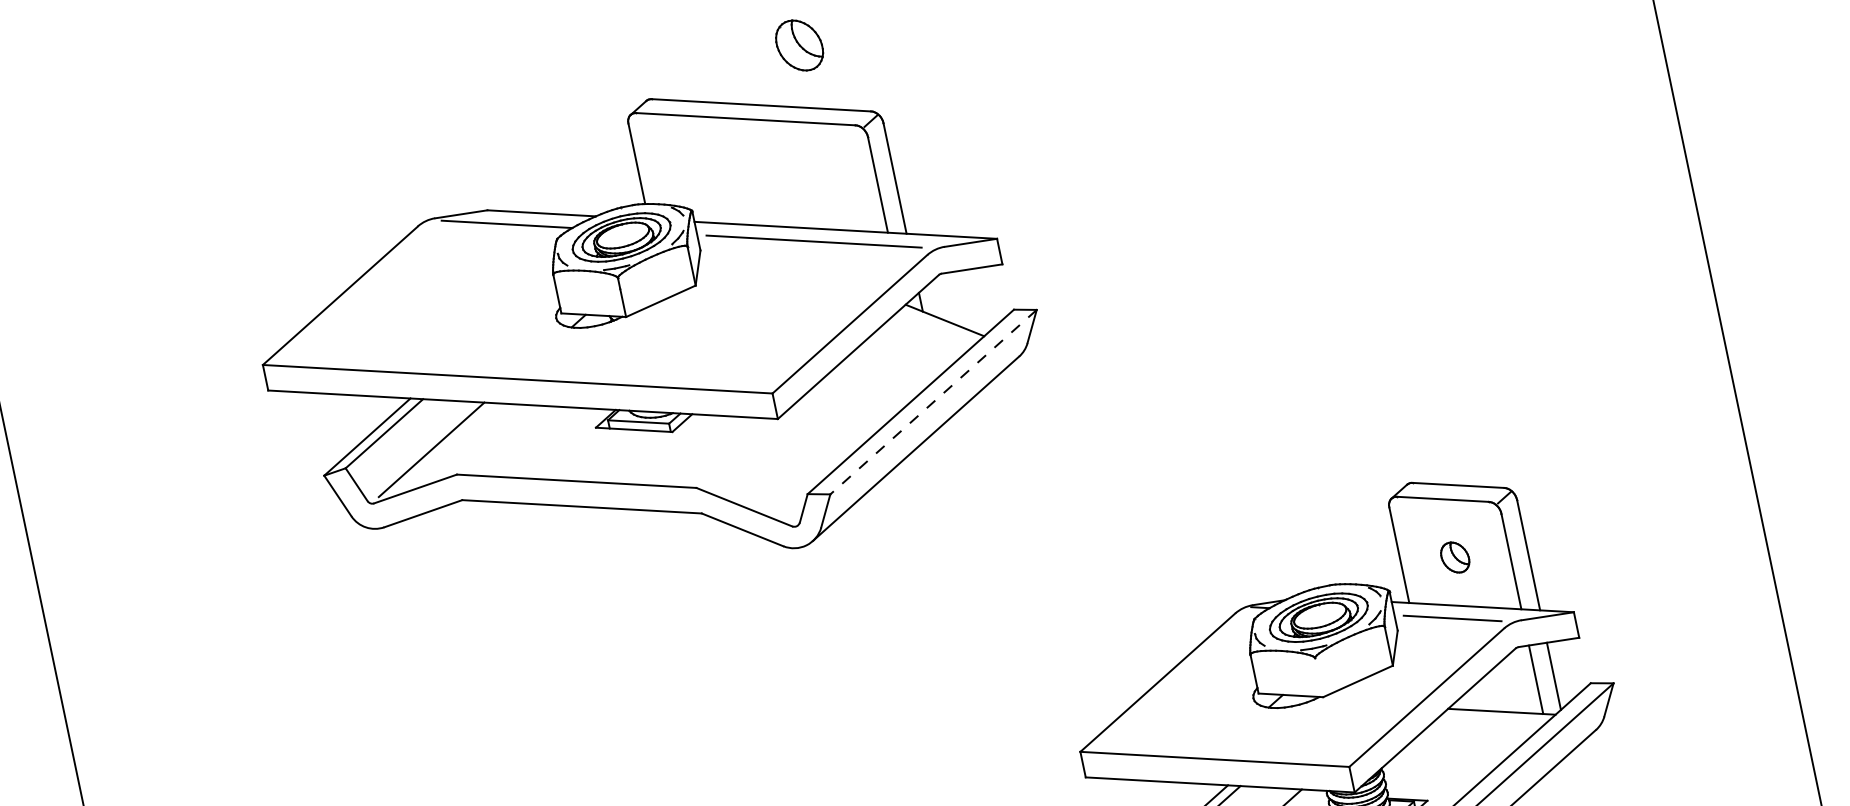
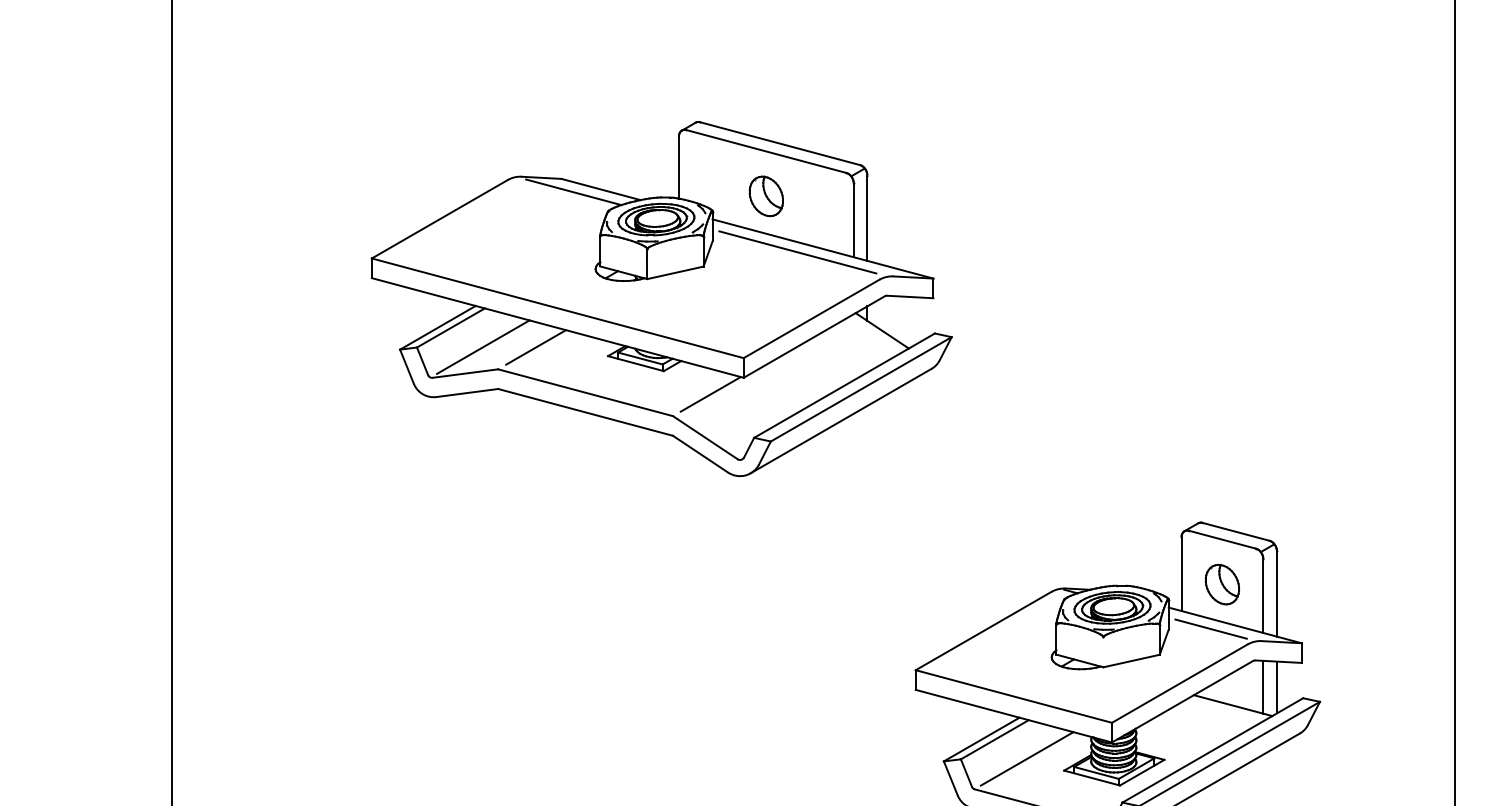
part: (798, 45) -> (765, 196), moved
line: (932, 402) -> (860, 389), dashed -> solid
line: (500, 435) -> (536, 347), added
line: (739, 449) -> (710, 394), added
part: (1455, 557) -> (1222, 584), size x1.67

